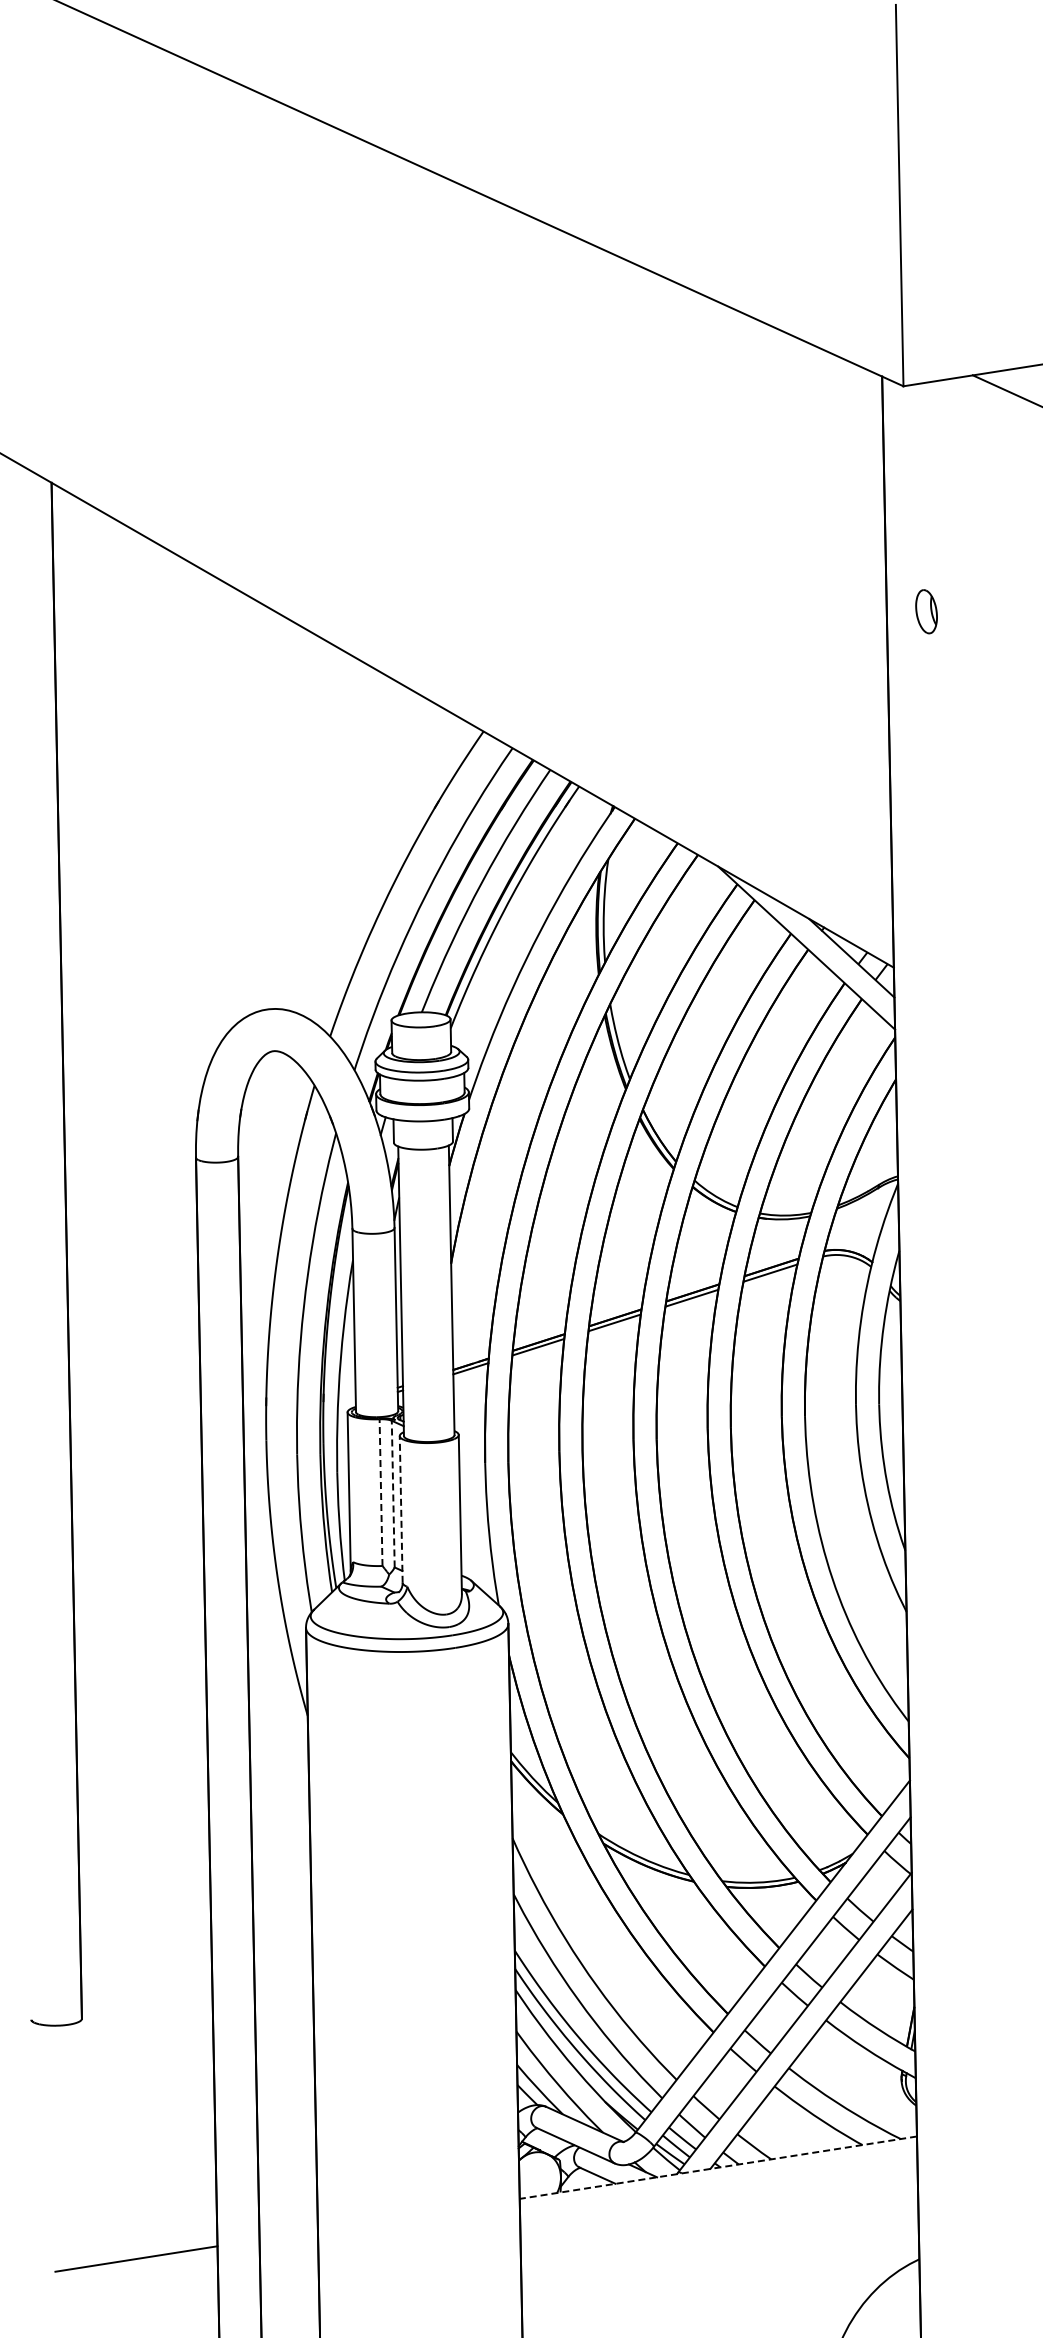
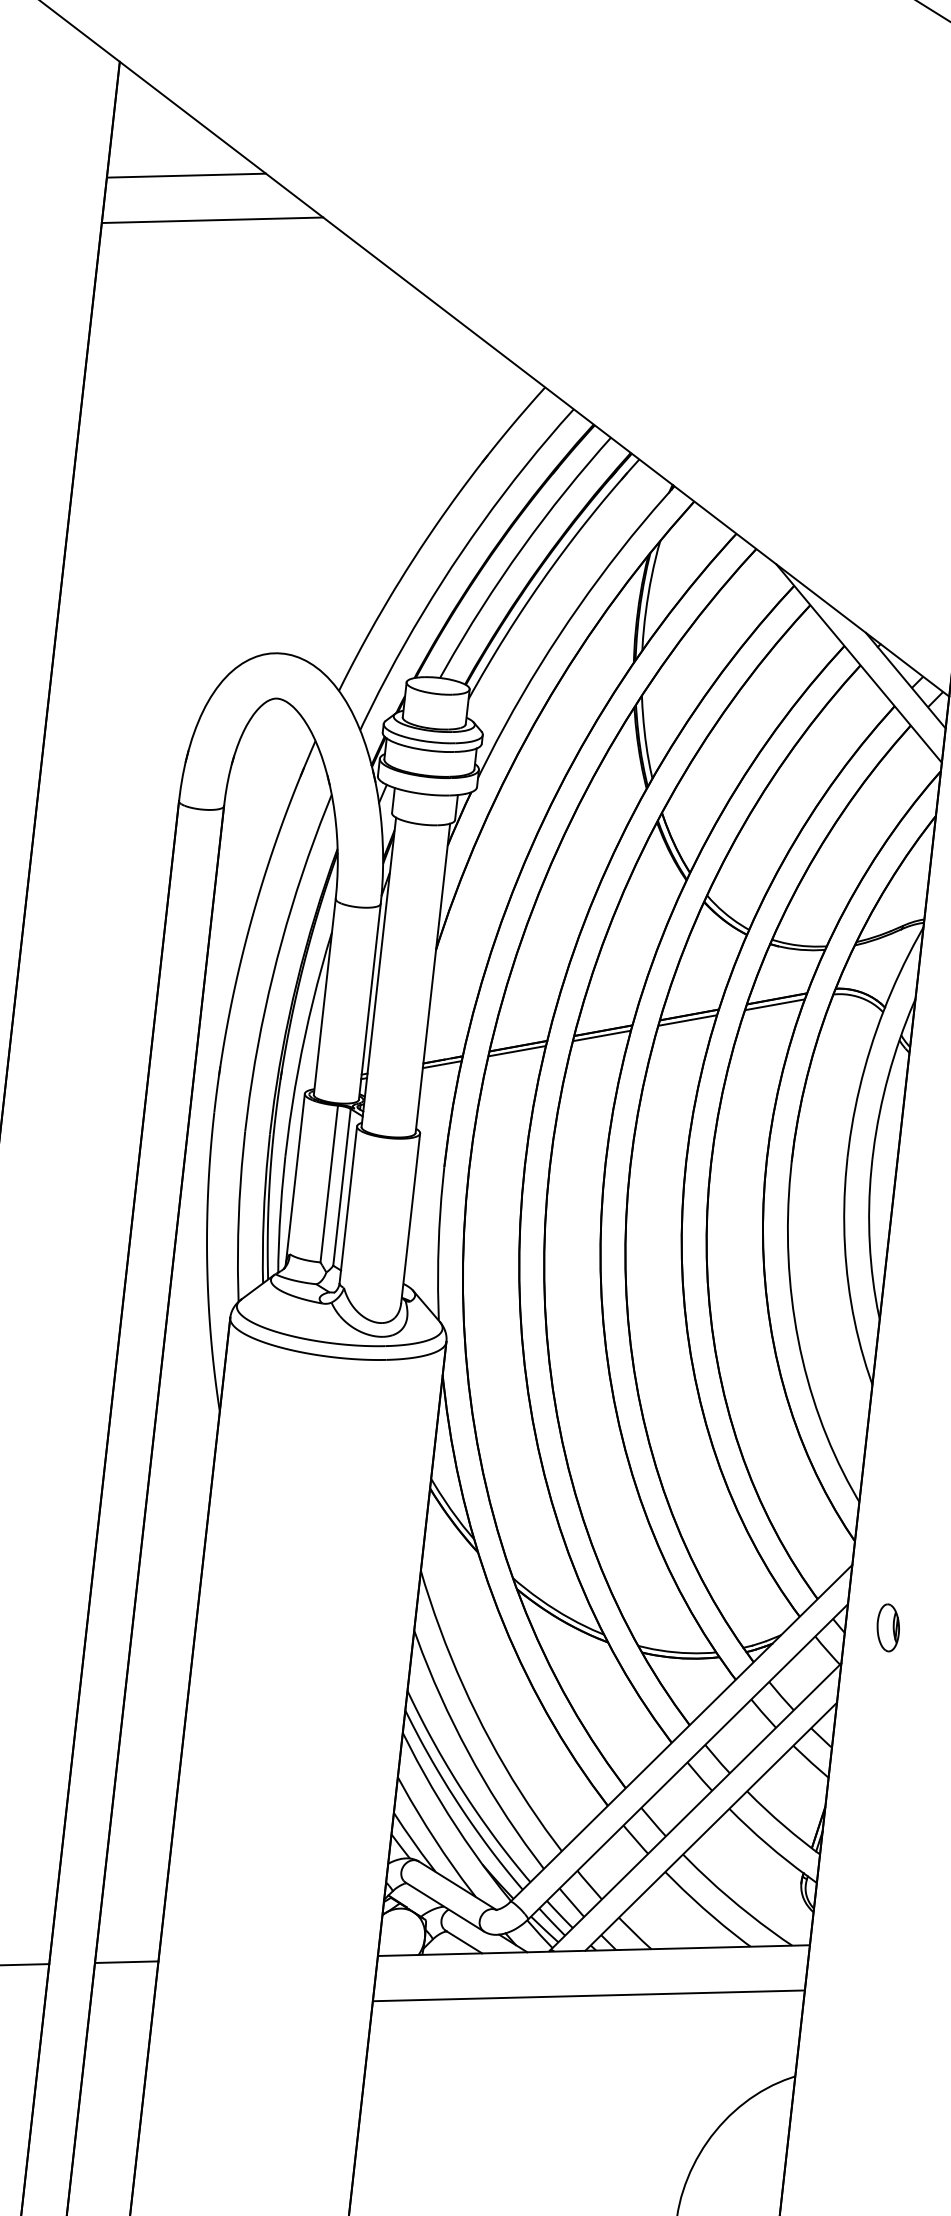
line: (126, 579) -> (186, 175), added
line: (156, 617) -> (212, 220), added
line: (381, 1492) -> (329, 1183), dashed -> solid
line: (393, 1493) -> (342, 1186), dashed -> solid
line: (401, 1508) -> (348, 1203), dashed -> solid
part: (950, 1833) -> (888, 1627), added
line: (717, 2167) -> (593, 1950), dashed -> solid
line: (718, 2209) -> (588, 1995), added
line: (288, 2234) -> (126, 1961), added

